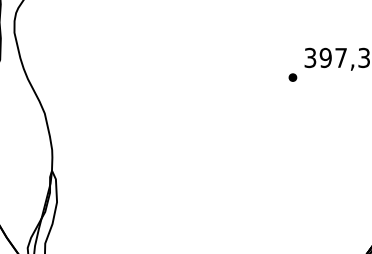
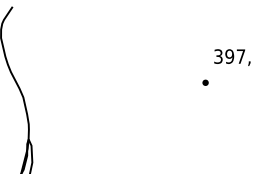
part: (292, 77) -> (205, 82), moved

